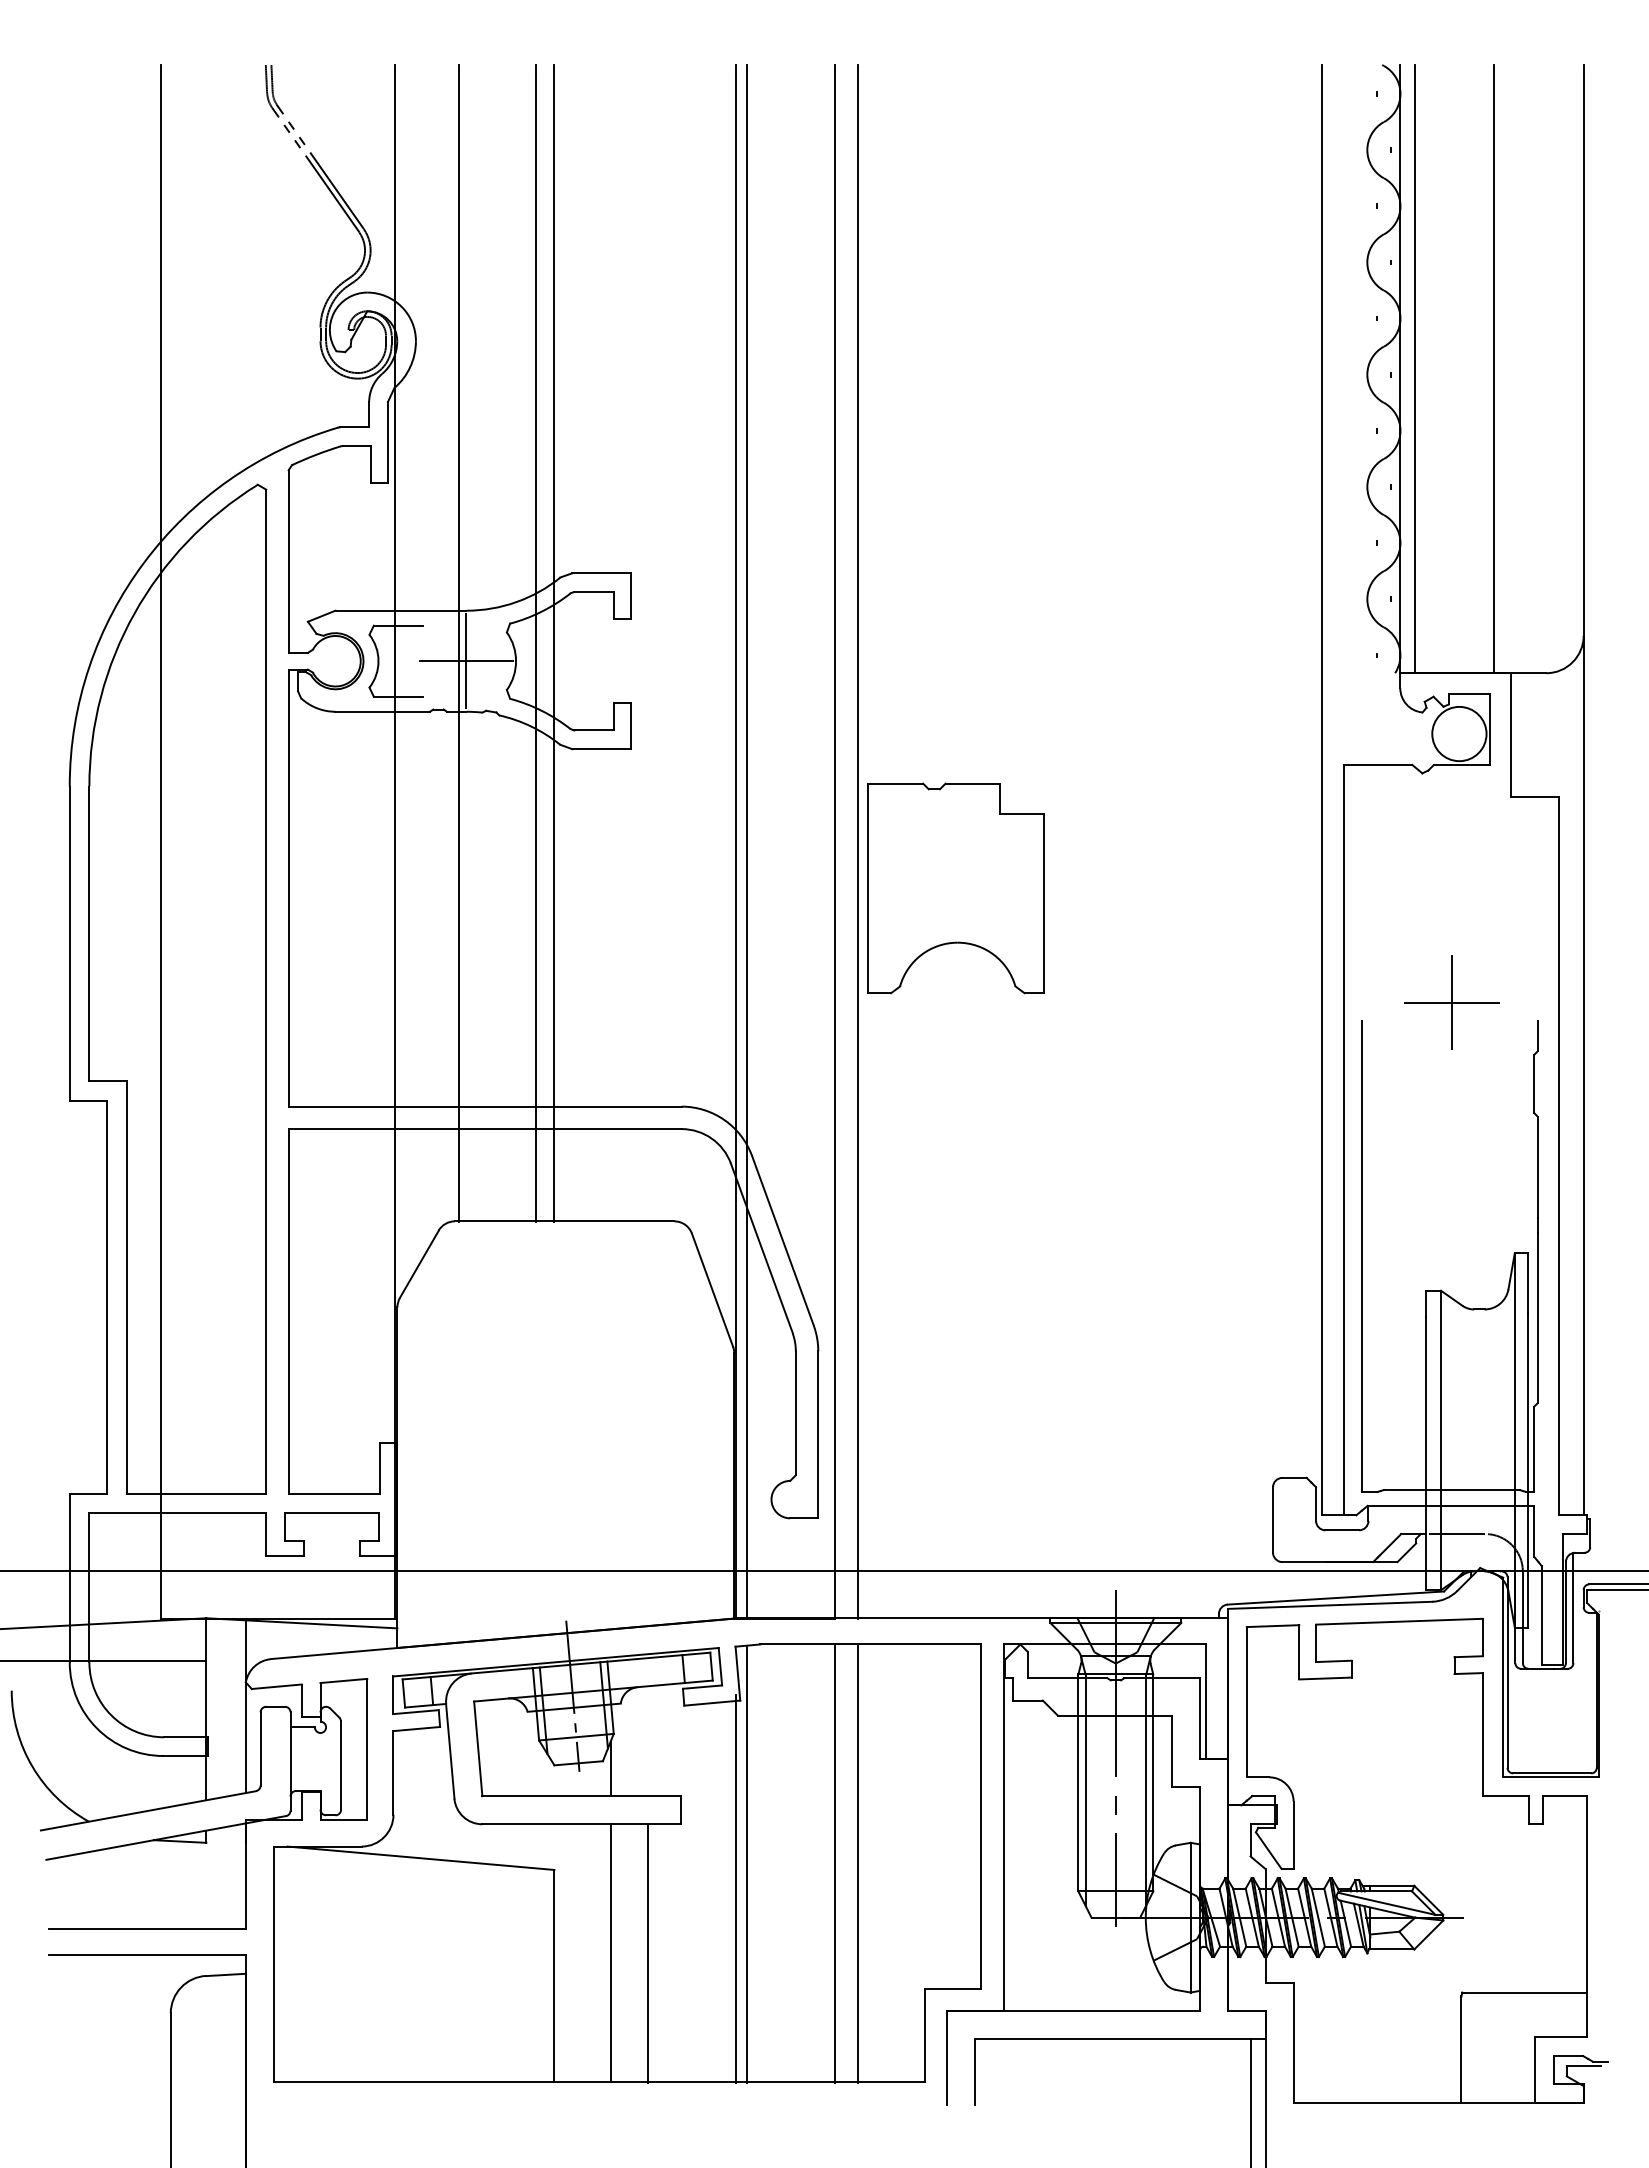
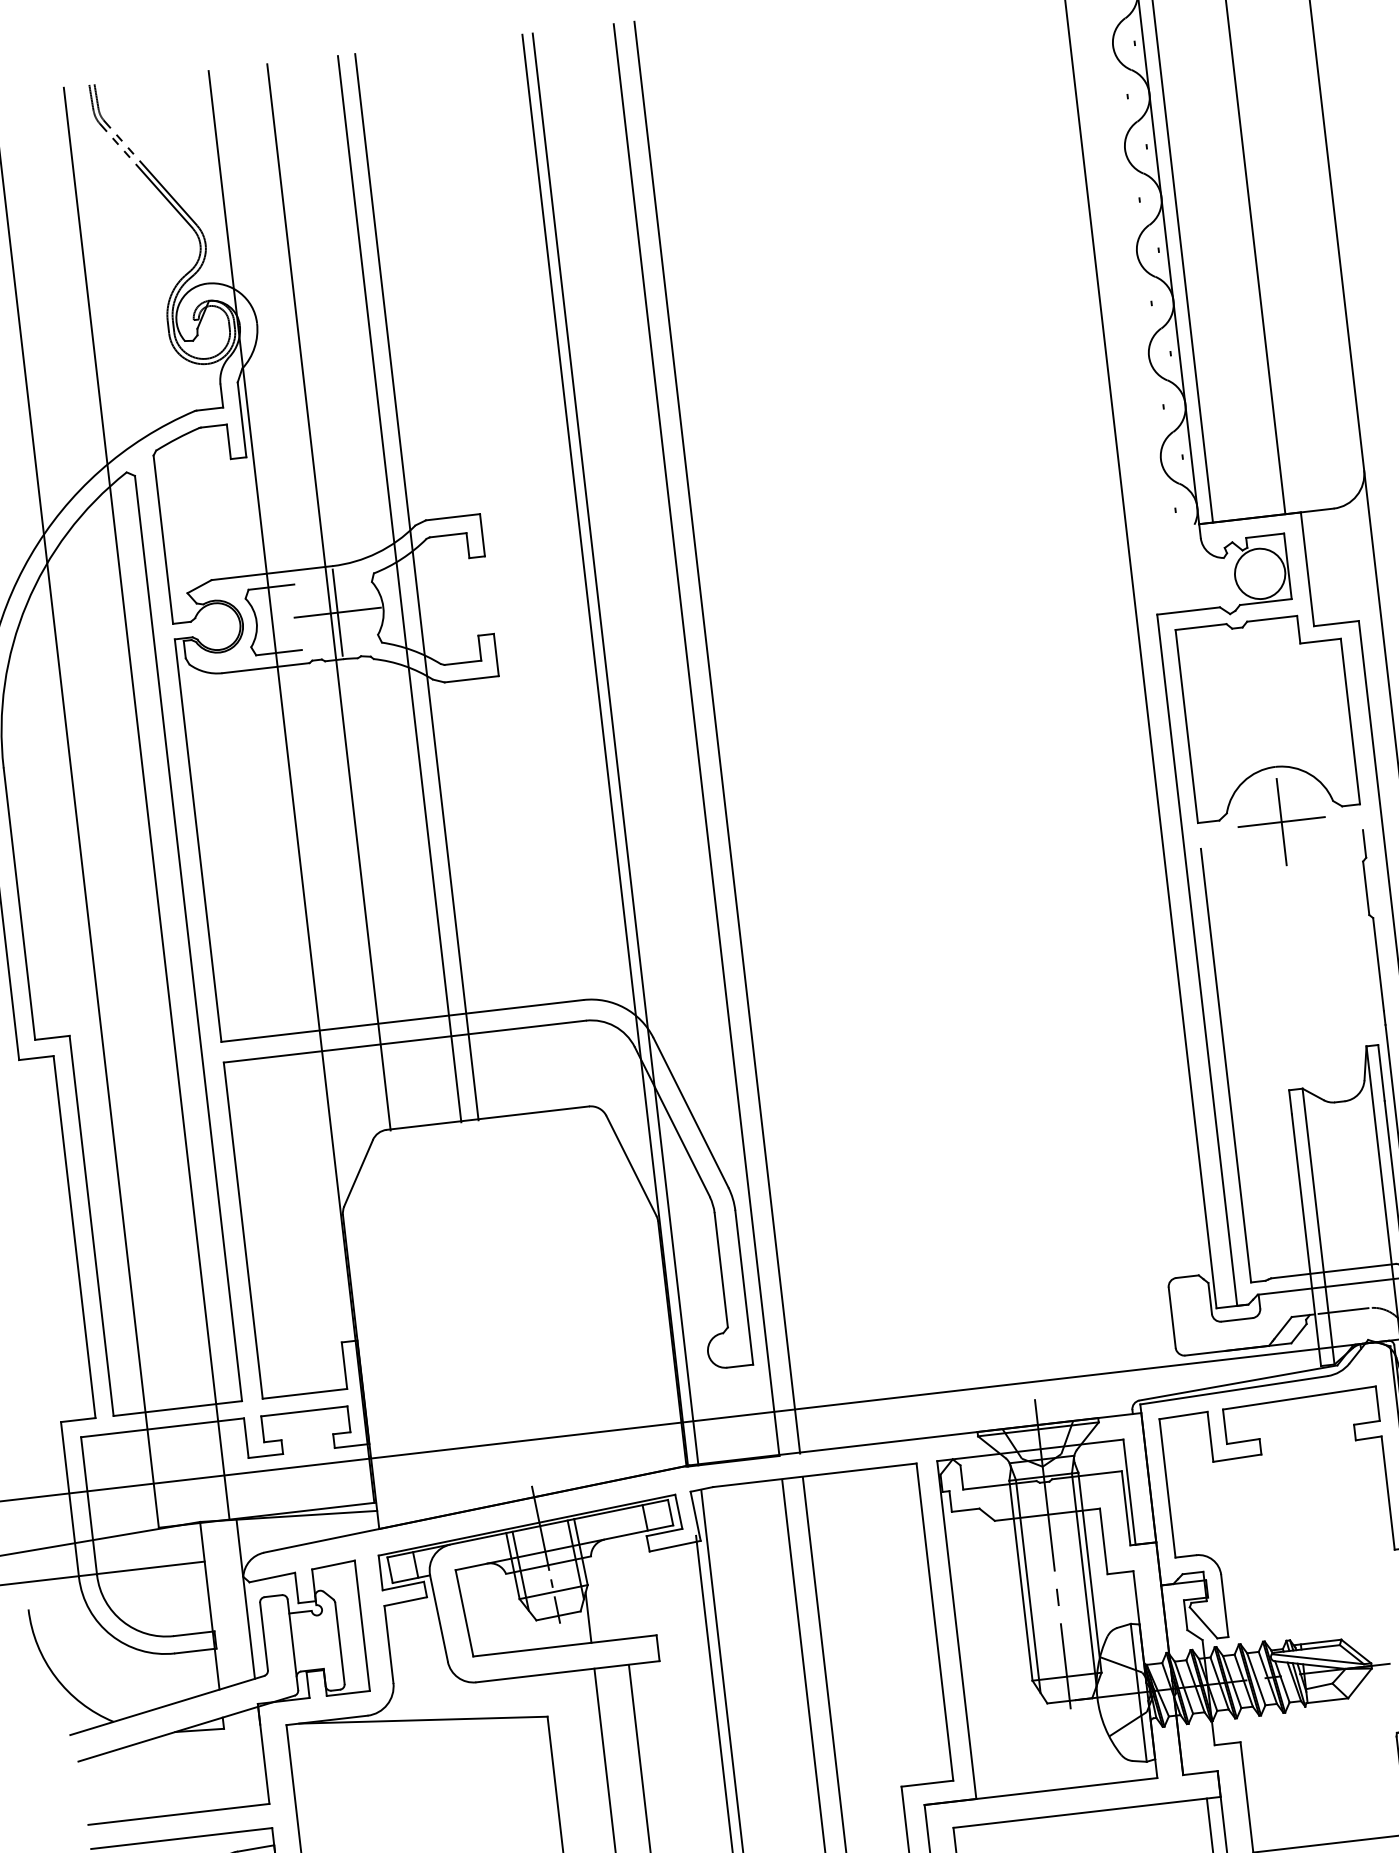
line: (238, 842) -> (147, 803), added
part: (955, 888) -> (1267, 717), moved

